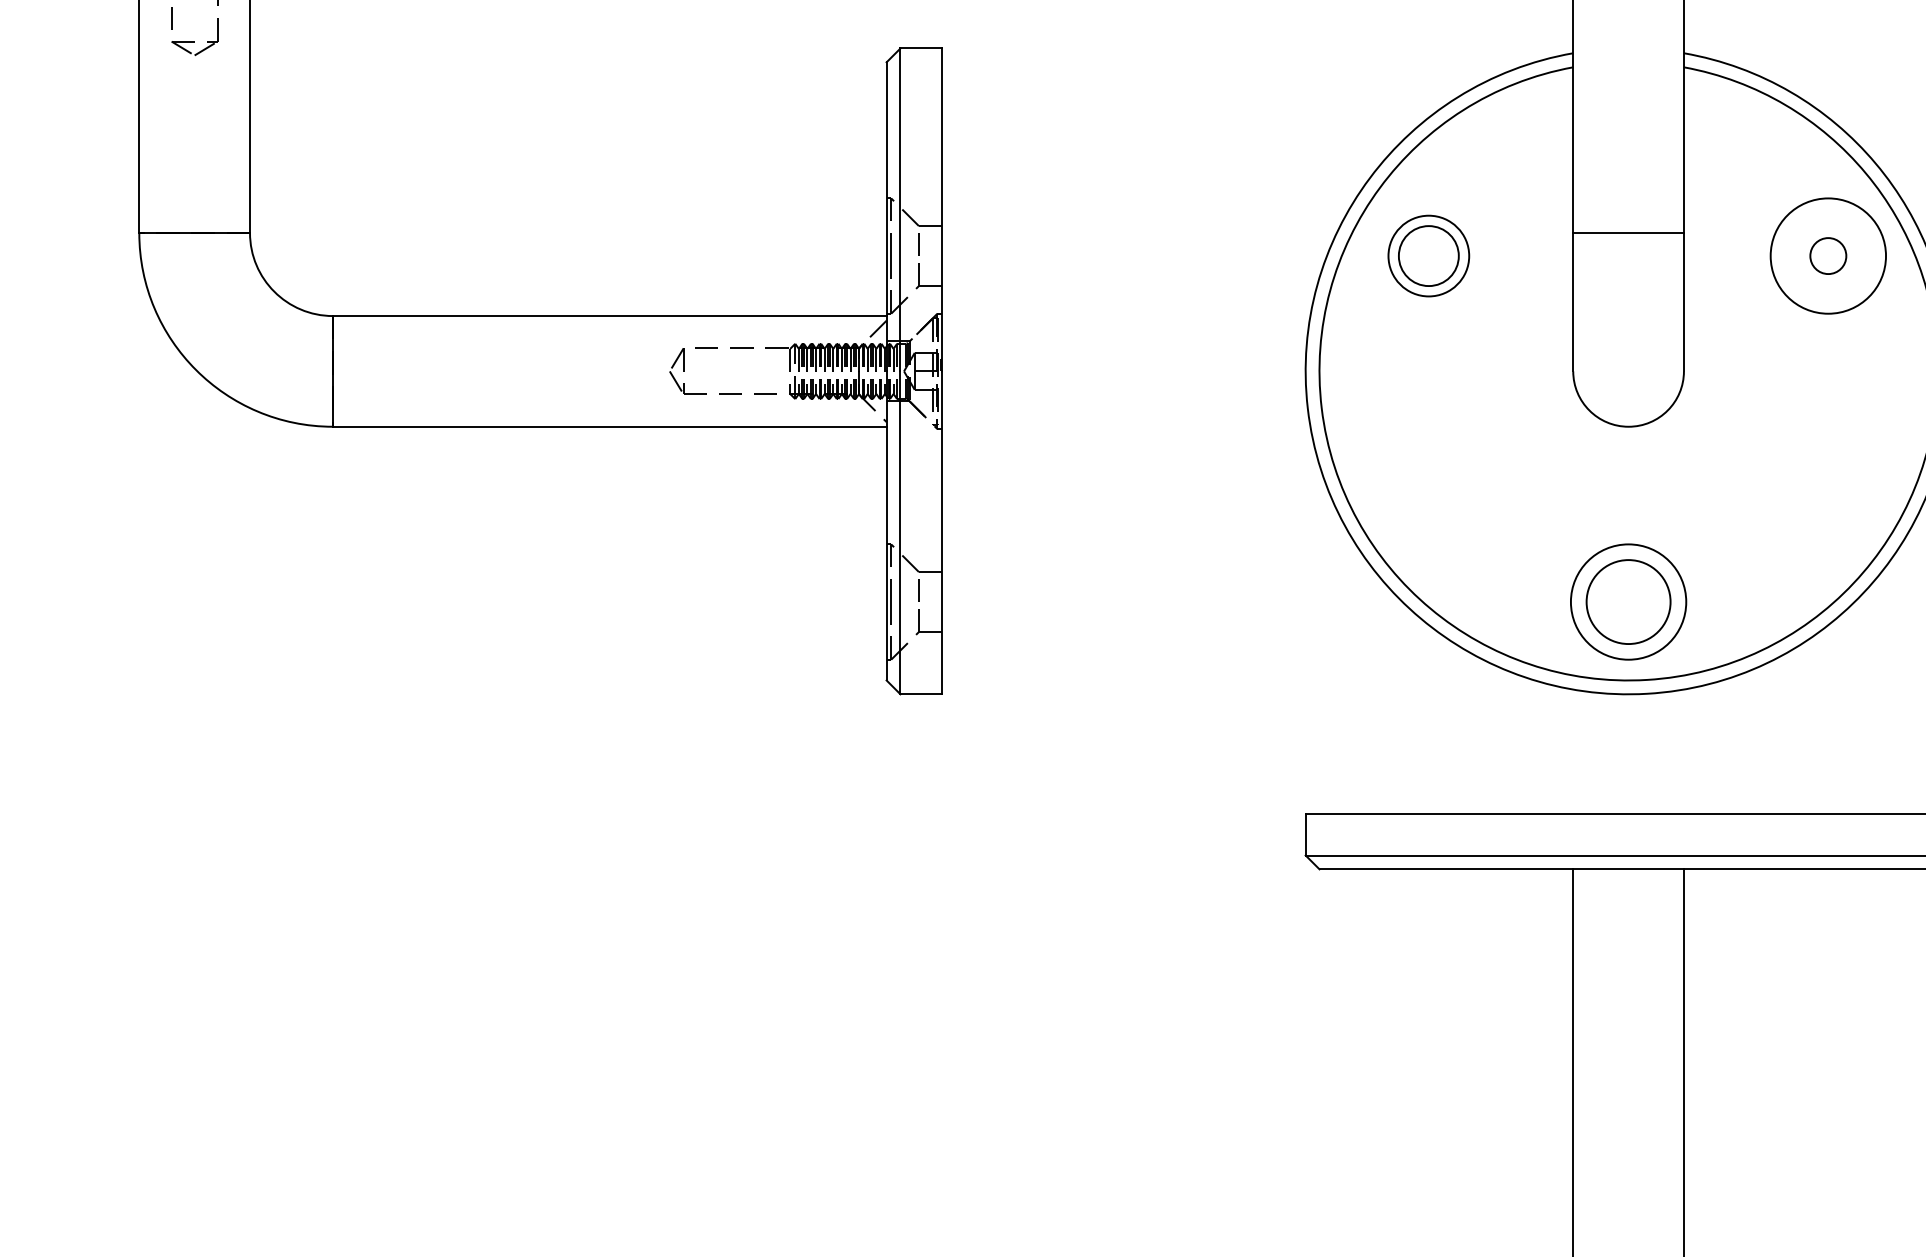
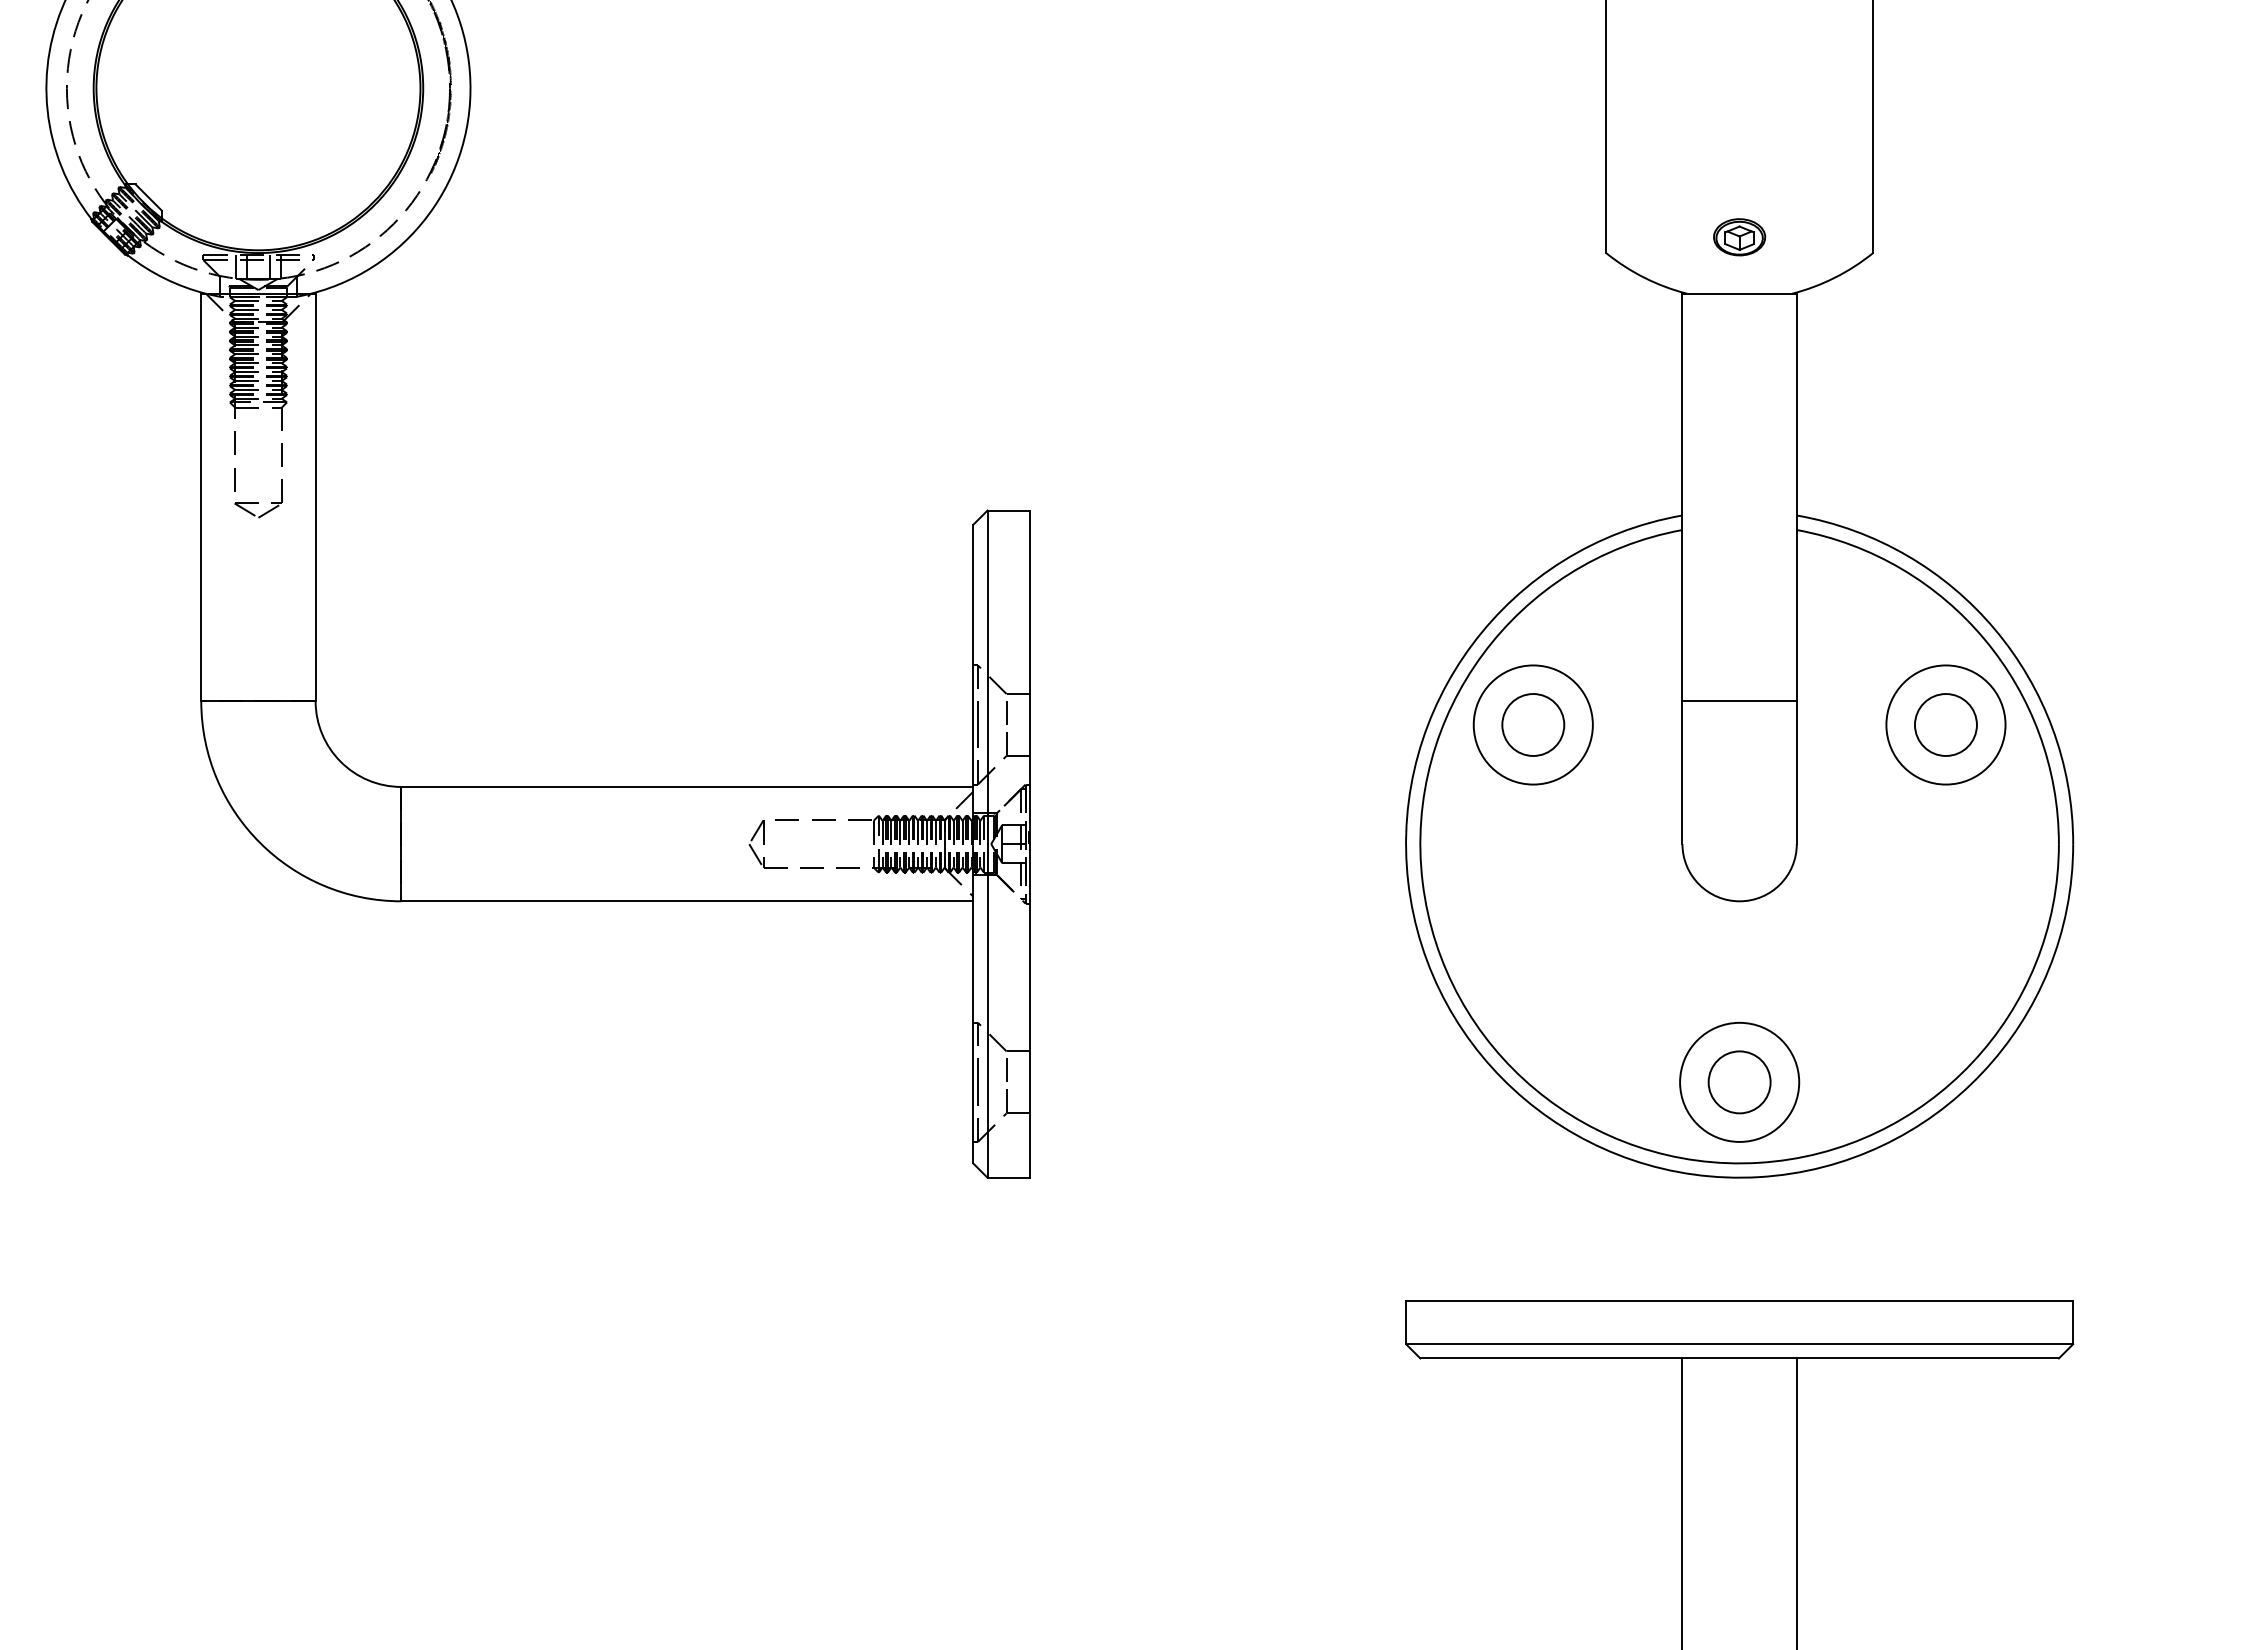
circle: (1428, 255) -> (1532, 724), size x1.43
circle: (1827, 255) -> (1945, 724), size x1.67
circle: (1628, 602) -> (1739, 1082), size x0.71

